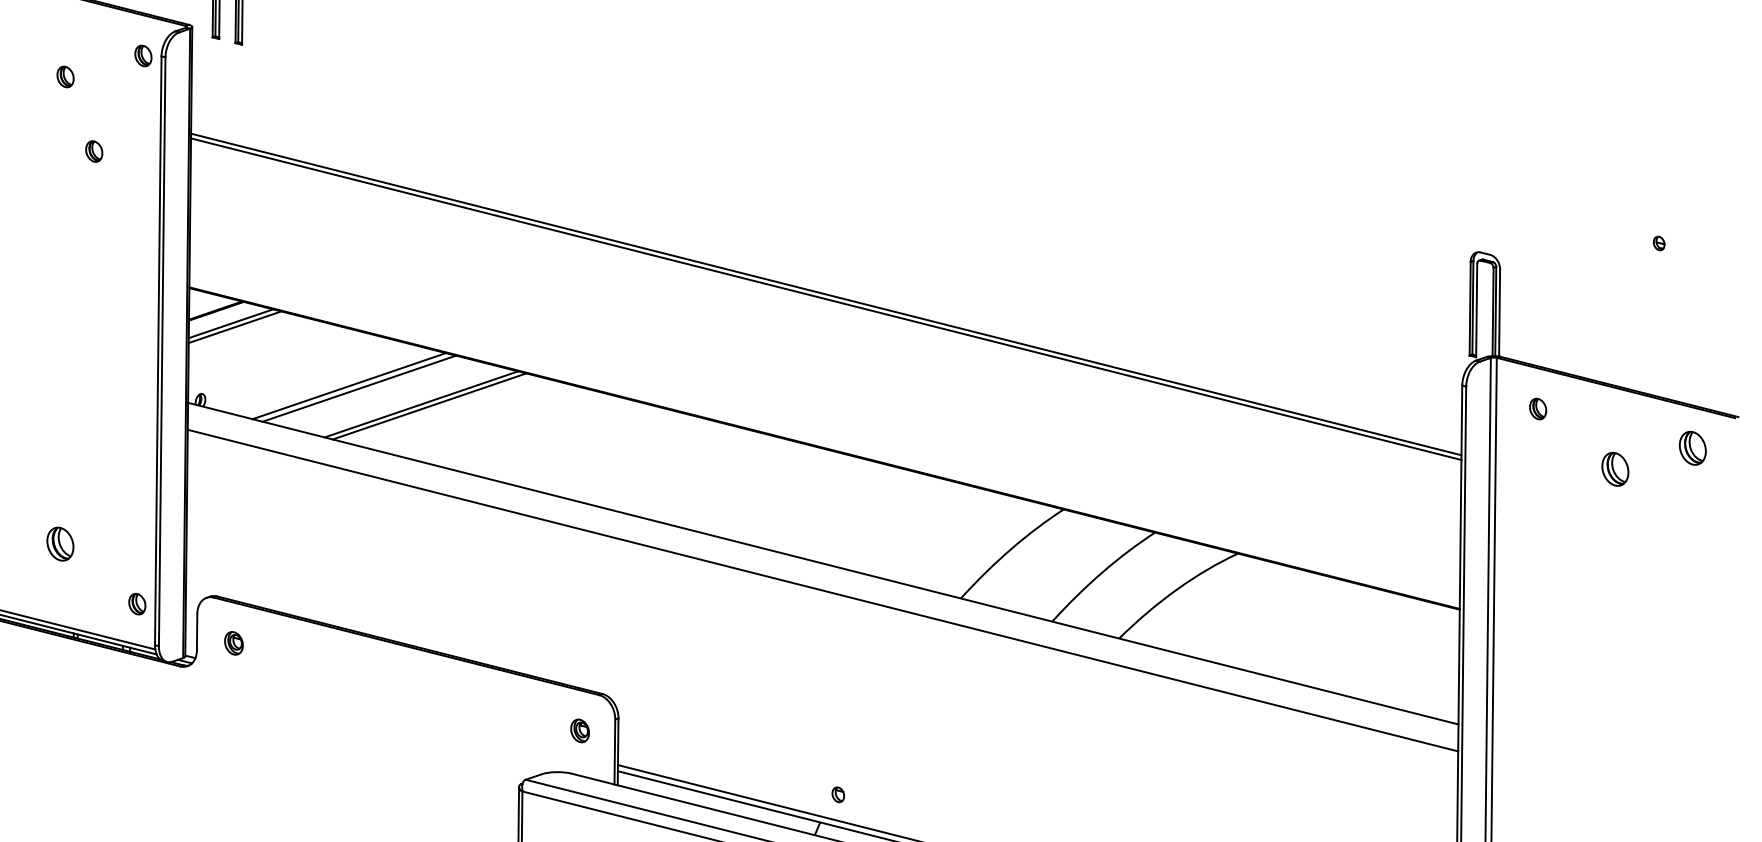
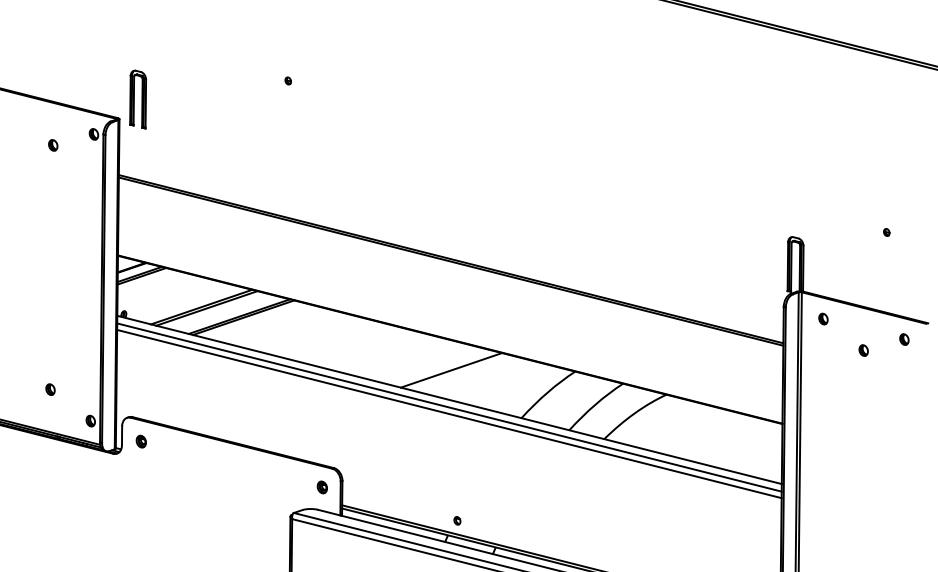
part: (94, 151) -> (68, 184), removed
part: (1693, 448) -> (904, 339), size x0.62
part: (1614, 469) -> (863, 350), size x0.62
line: (826, 507) -> (451, 370), added
part: (60, 543) -> (50, 389), size x0.62
line: (823, 578) -> (449, 407), added

